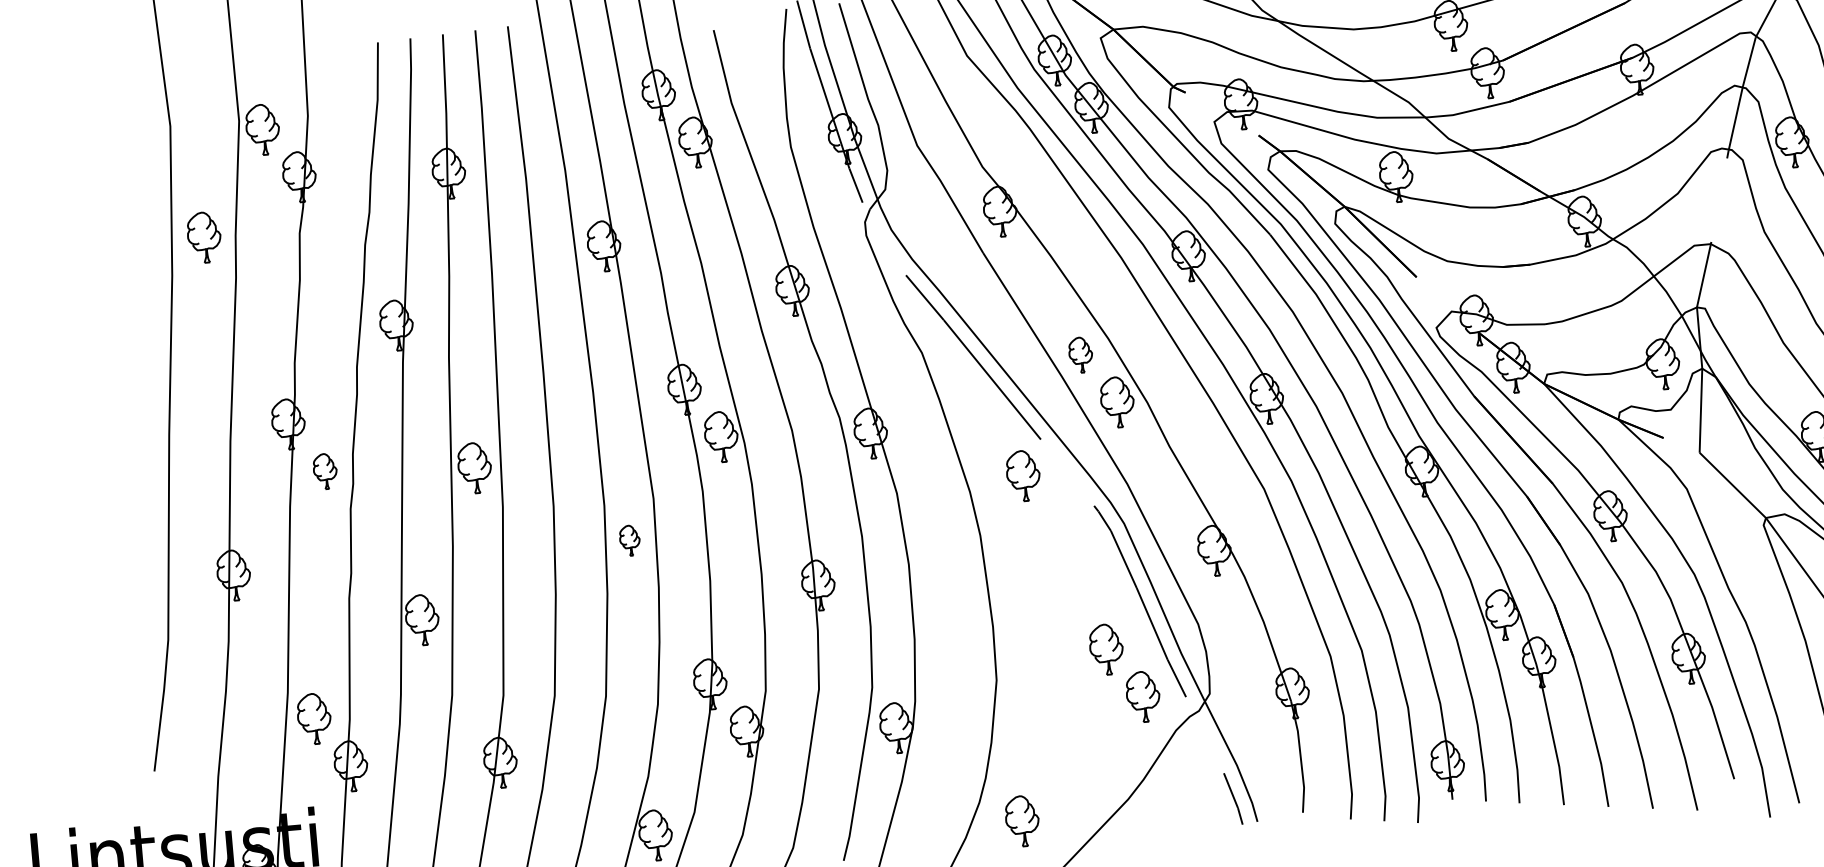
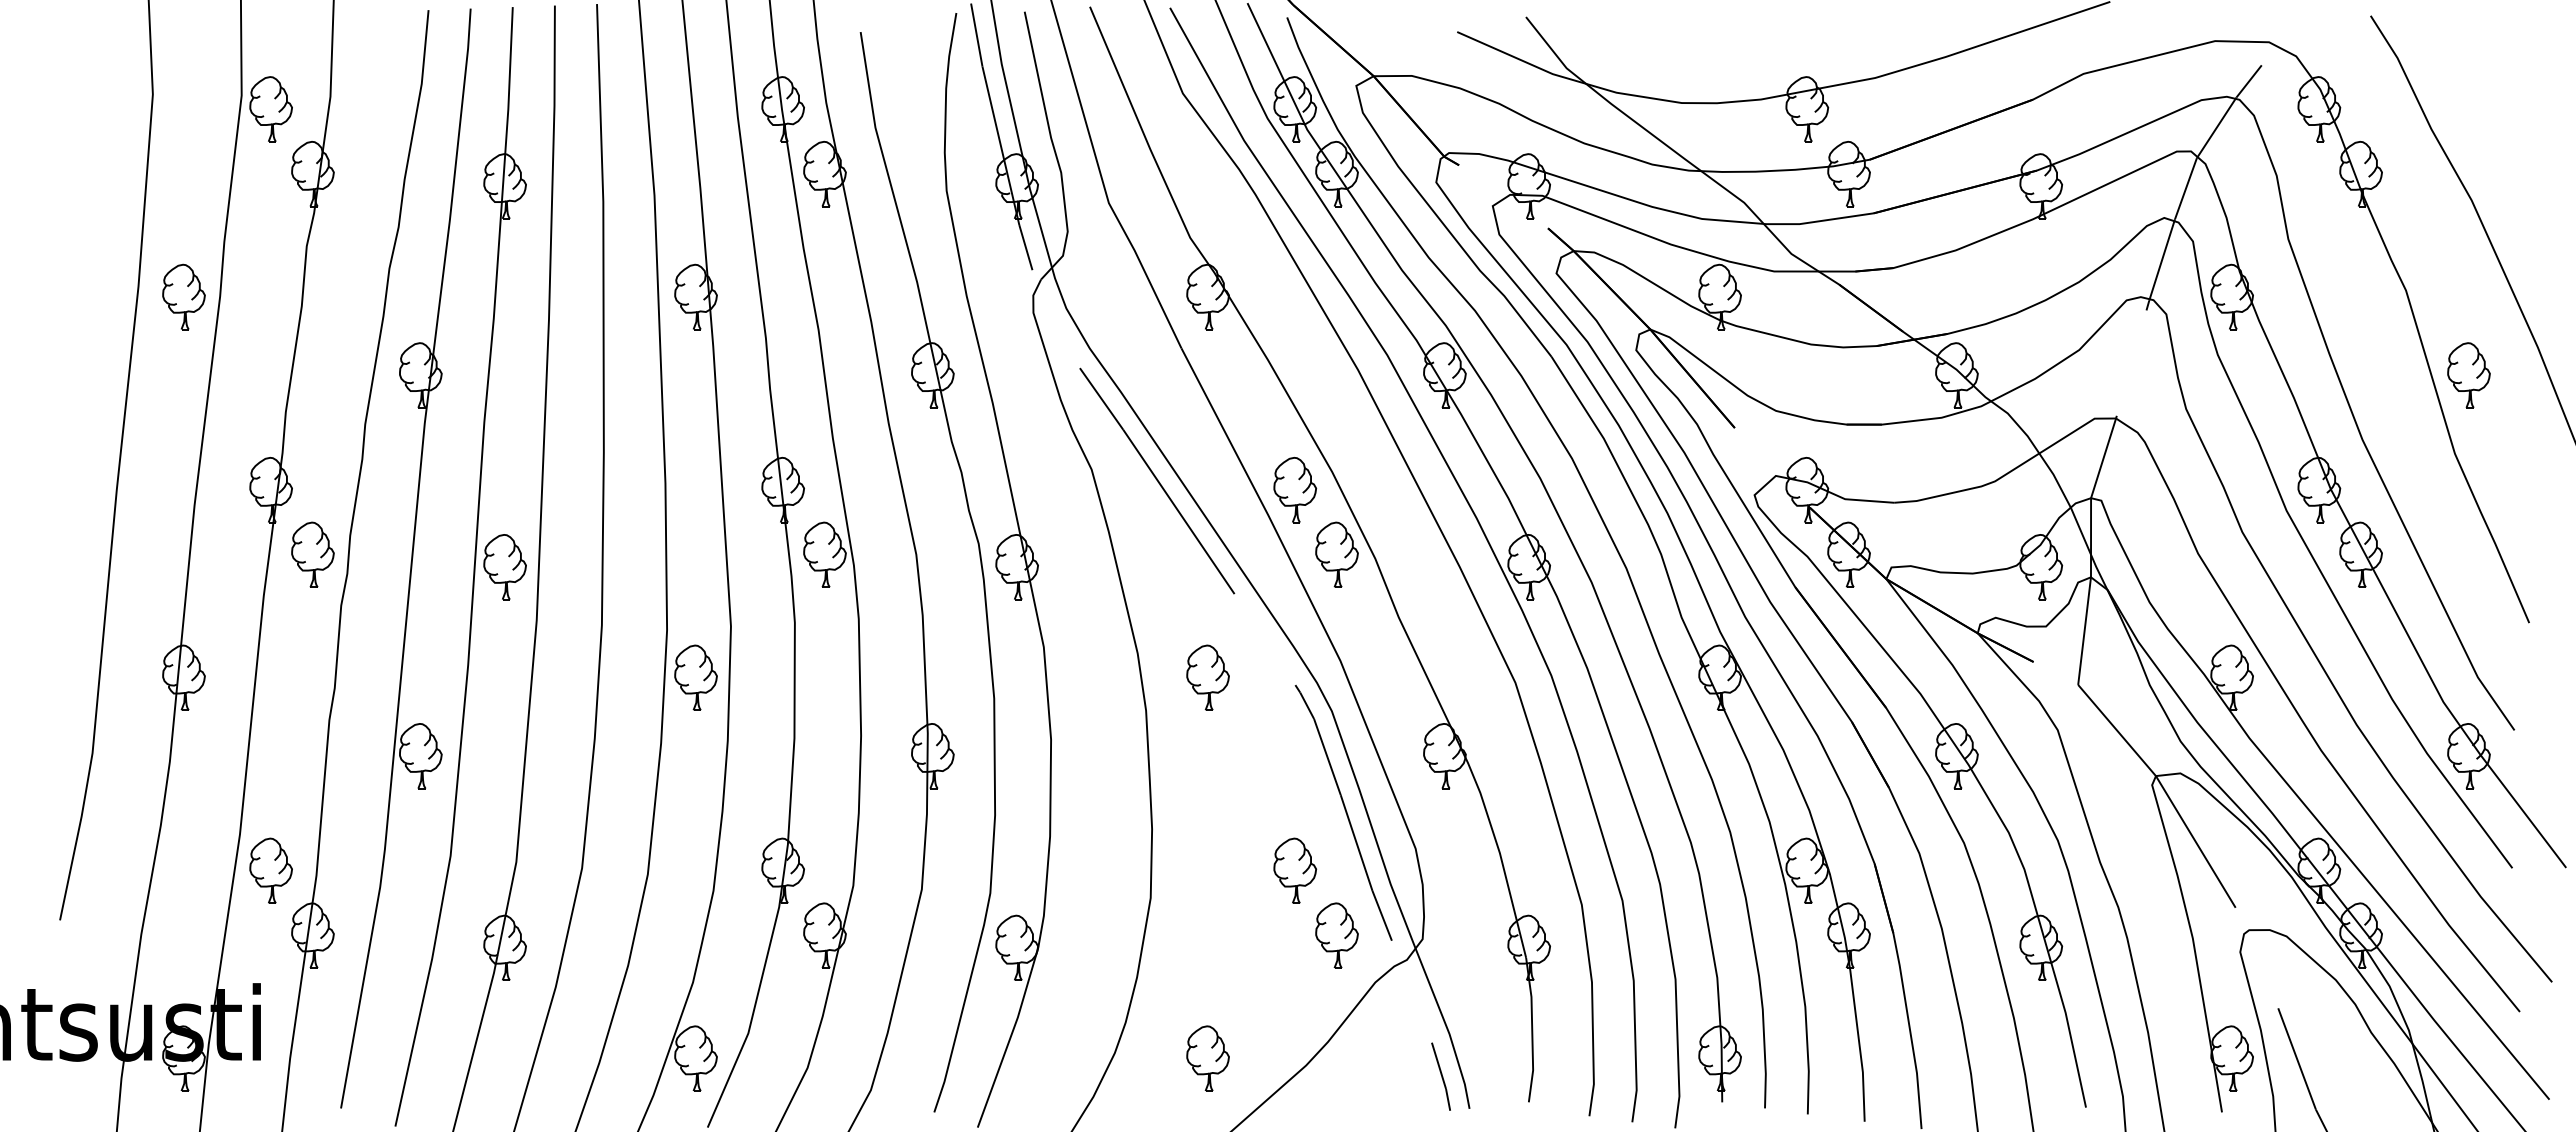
part: (203, 237) -> (183, 296), moved
part: (1081, 355) -> (1295, 490), size x1.43
part: (324, 471) -> (312, 554), size x1.43
part: (1022, 475) -> (1207, 677), moved
part: (629, 540) -> (695, 677), size x1.67
part: (1022, 821) -> (1207, 1058), moved

